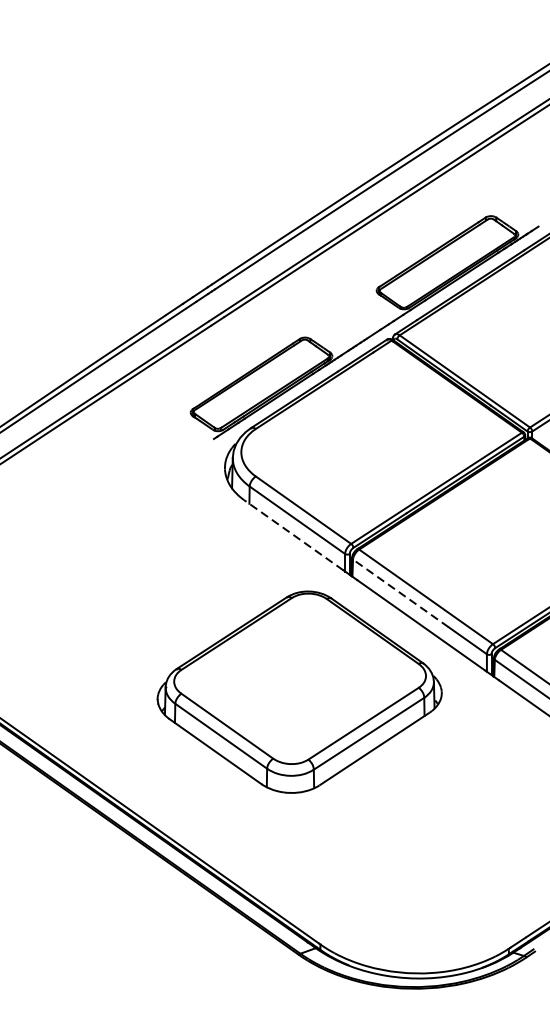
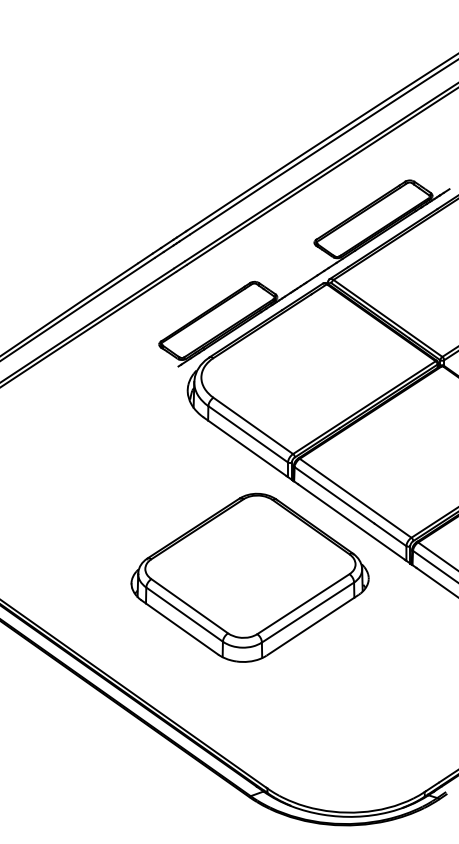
line: (294, 534) -> (245, 446), dashed -> solid
line: (400, 593) -> (334, 495), dashed -> solid

